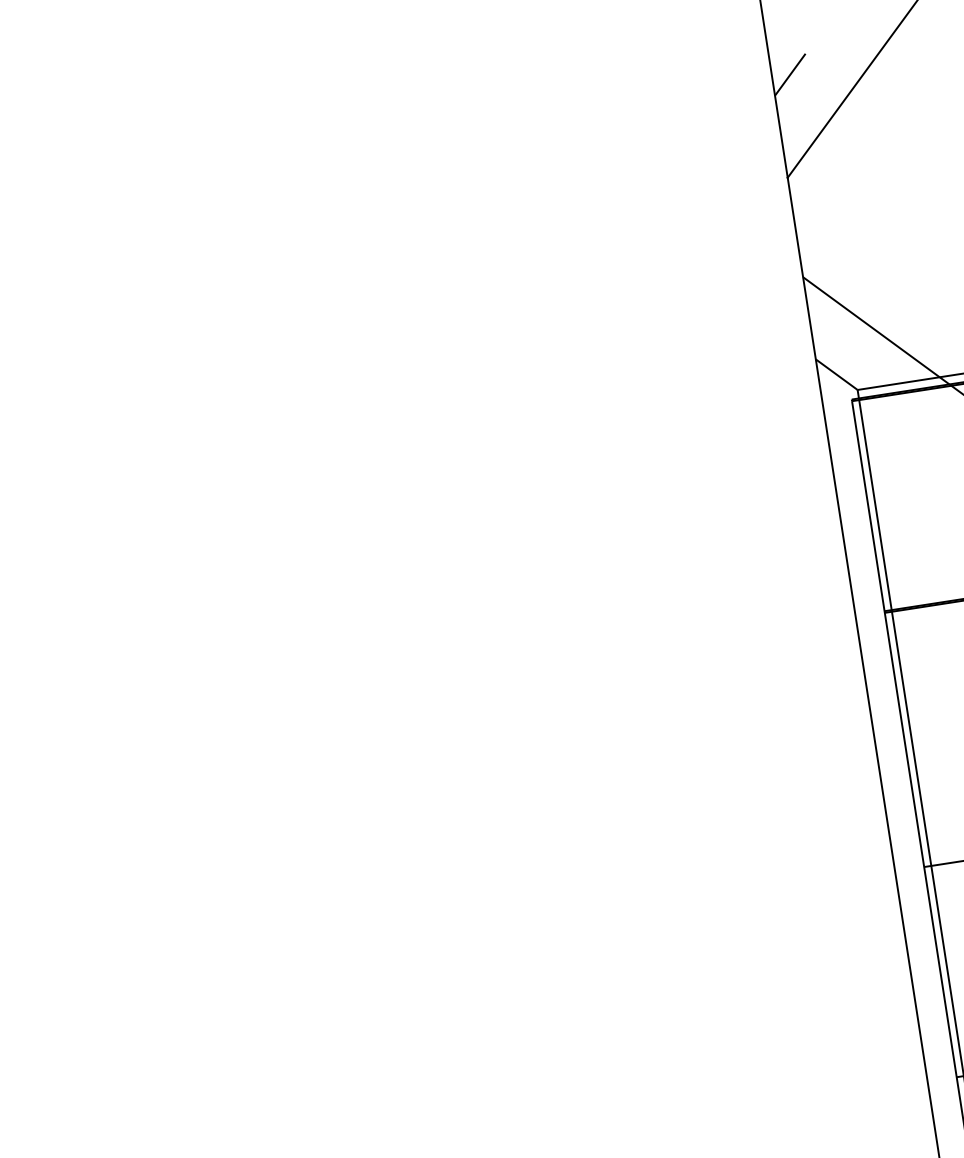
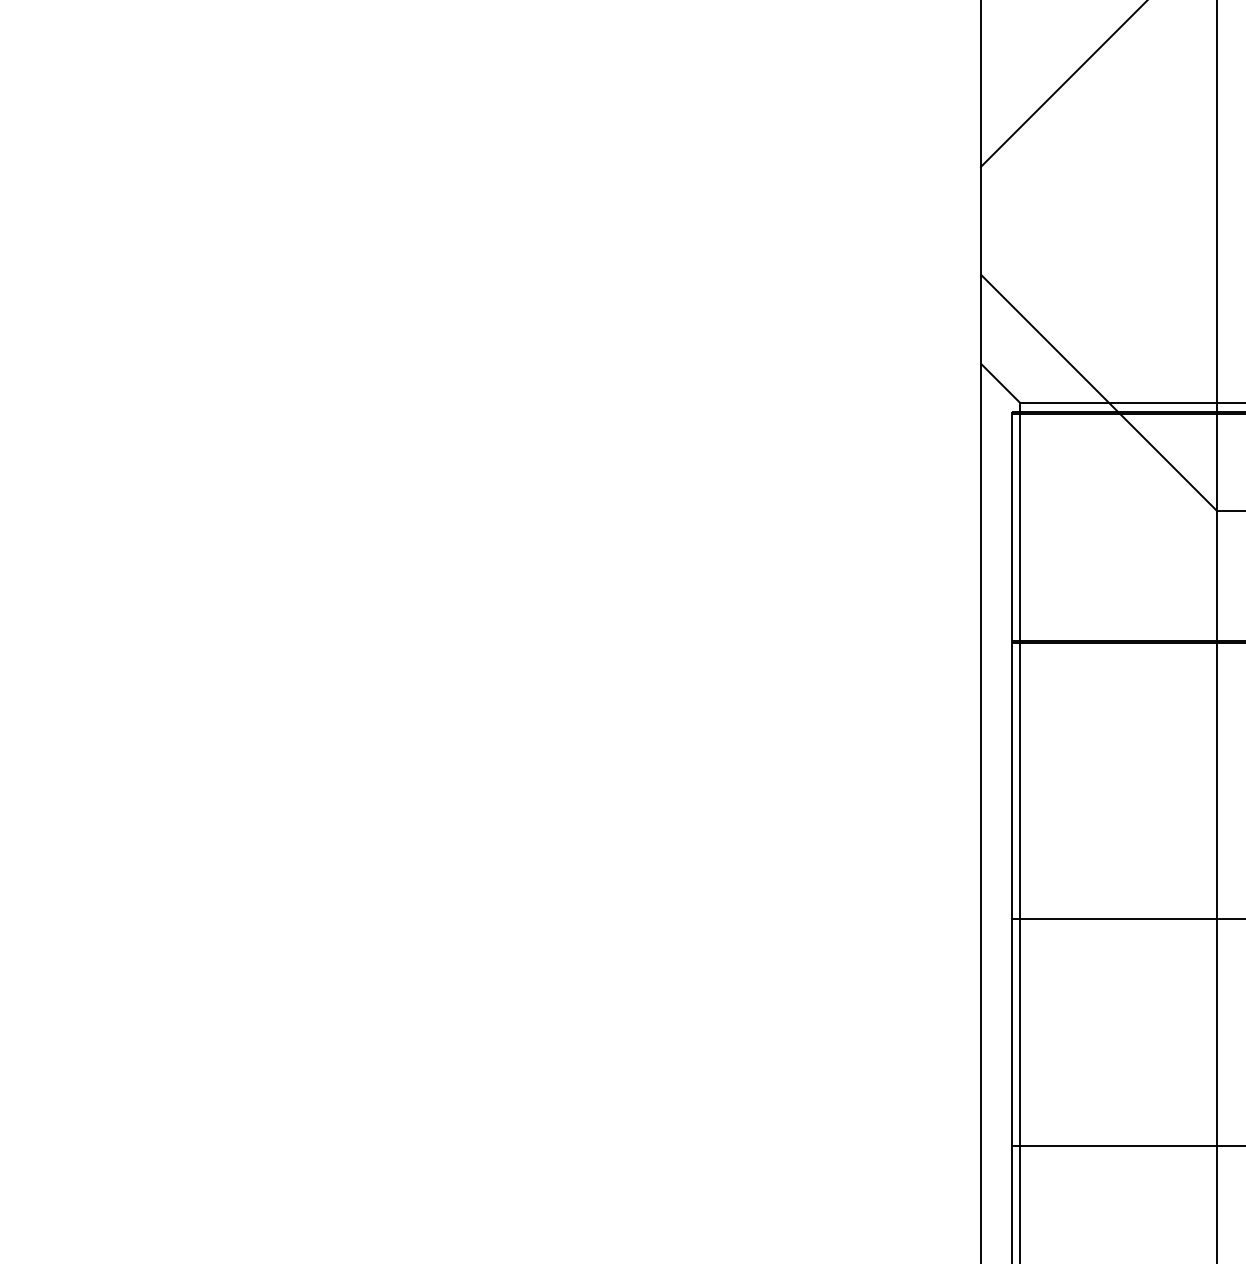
line: (790, 74) -> (1000, 58), removed

